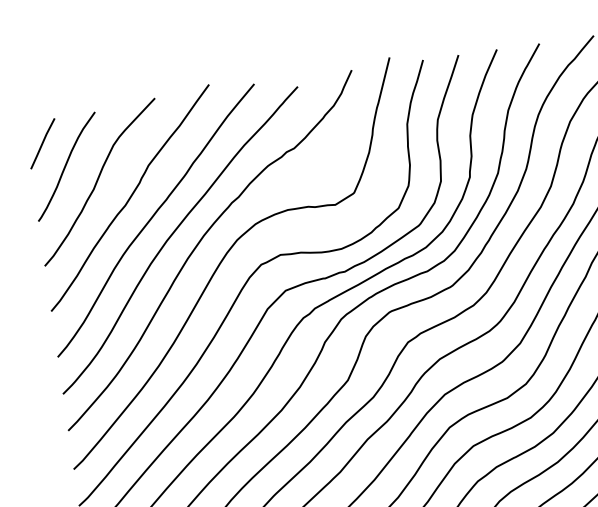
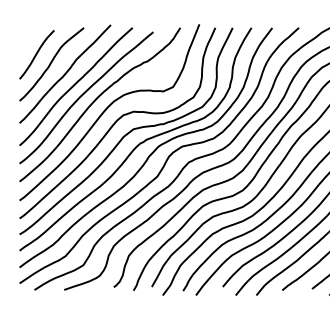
line: (41, 142) -> (26, 41), removed

